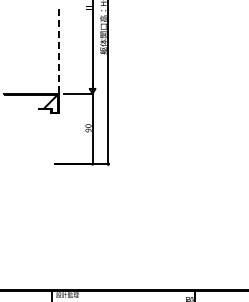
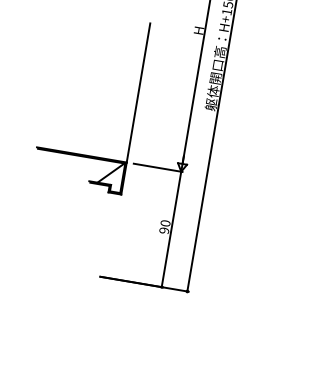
line: (59, 51) -> (138, 93), dashed -> solid

